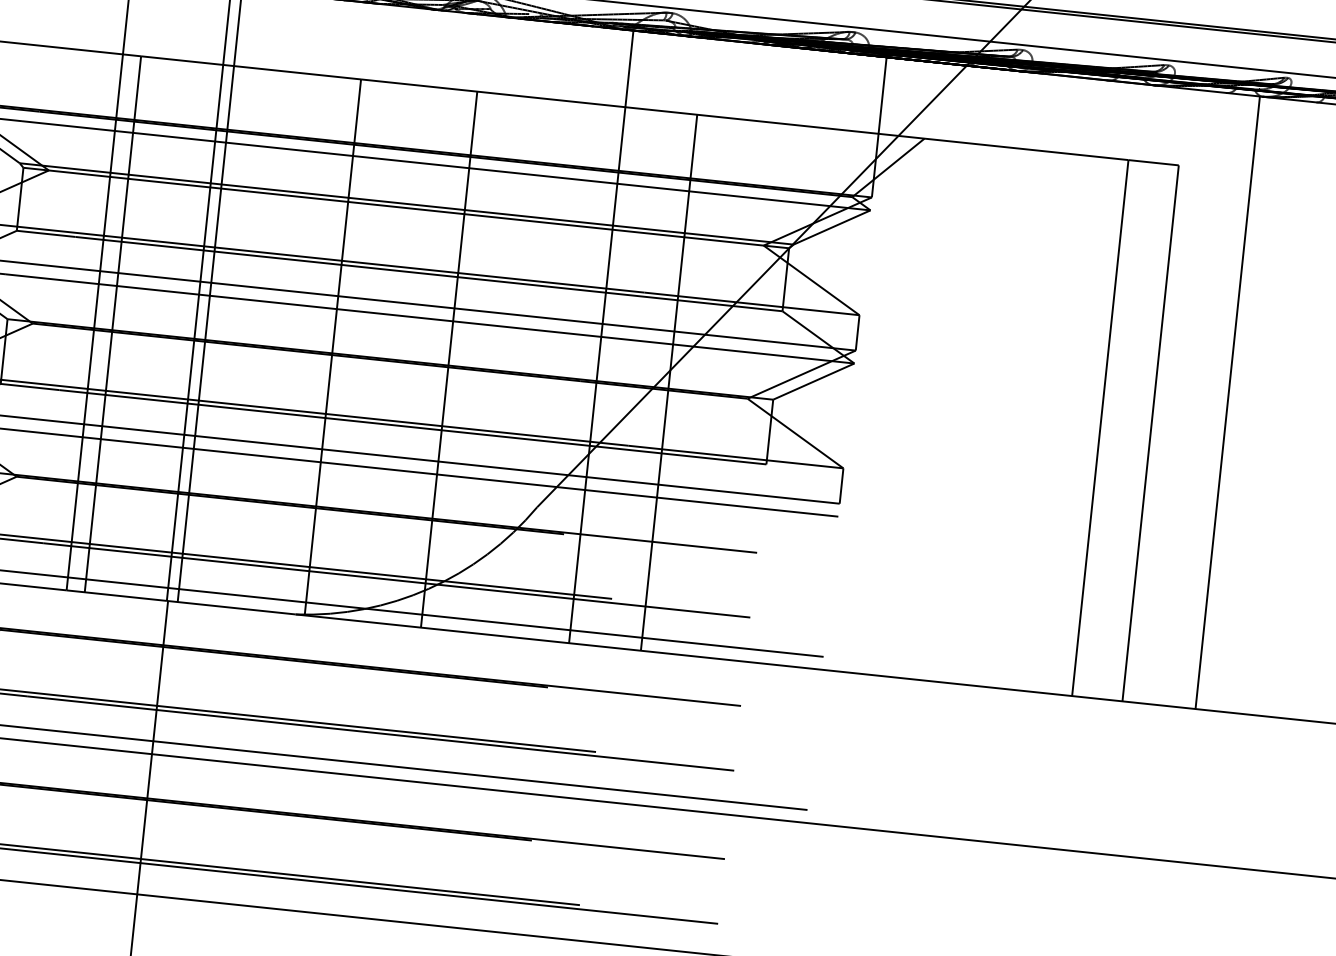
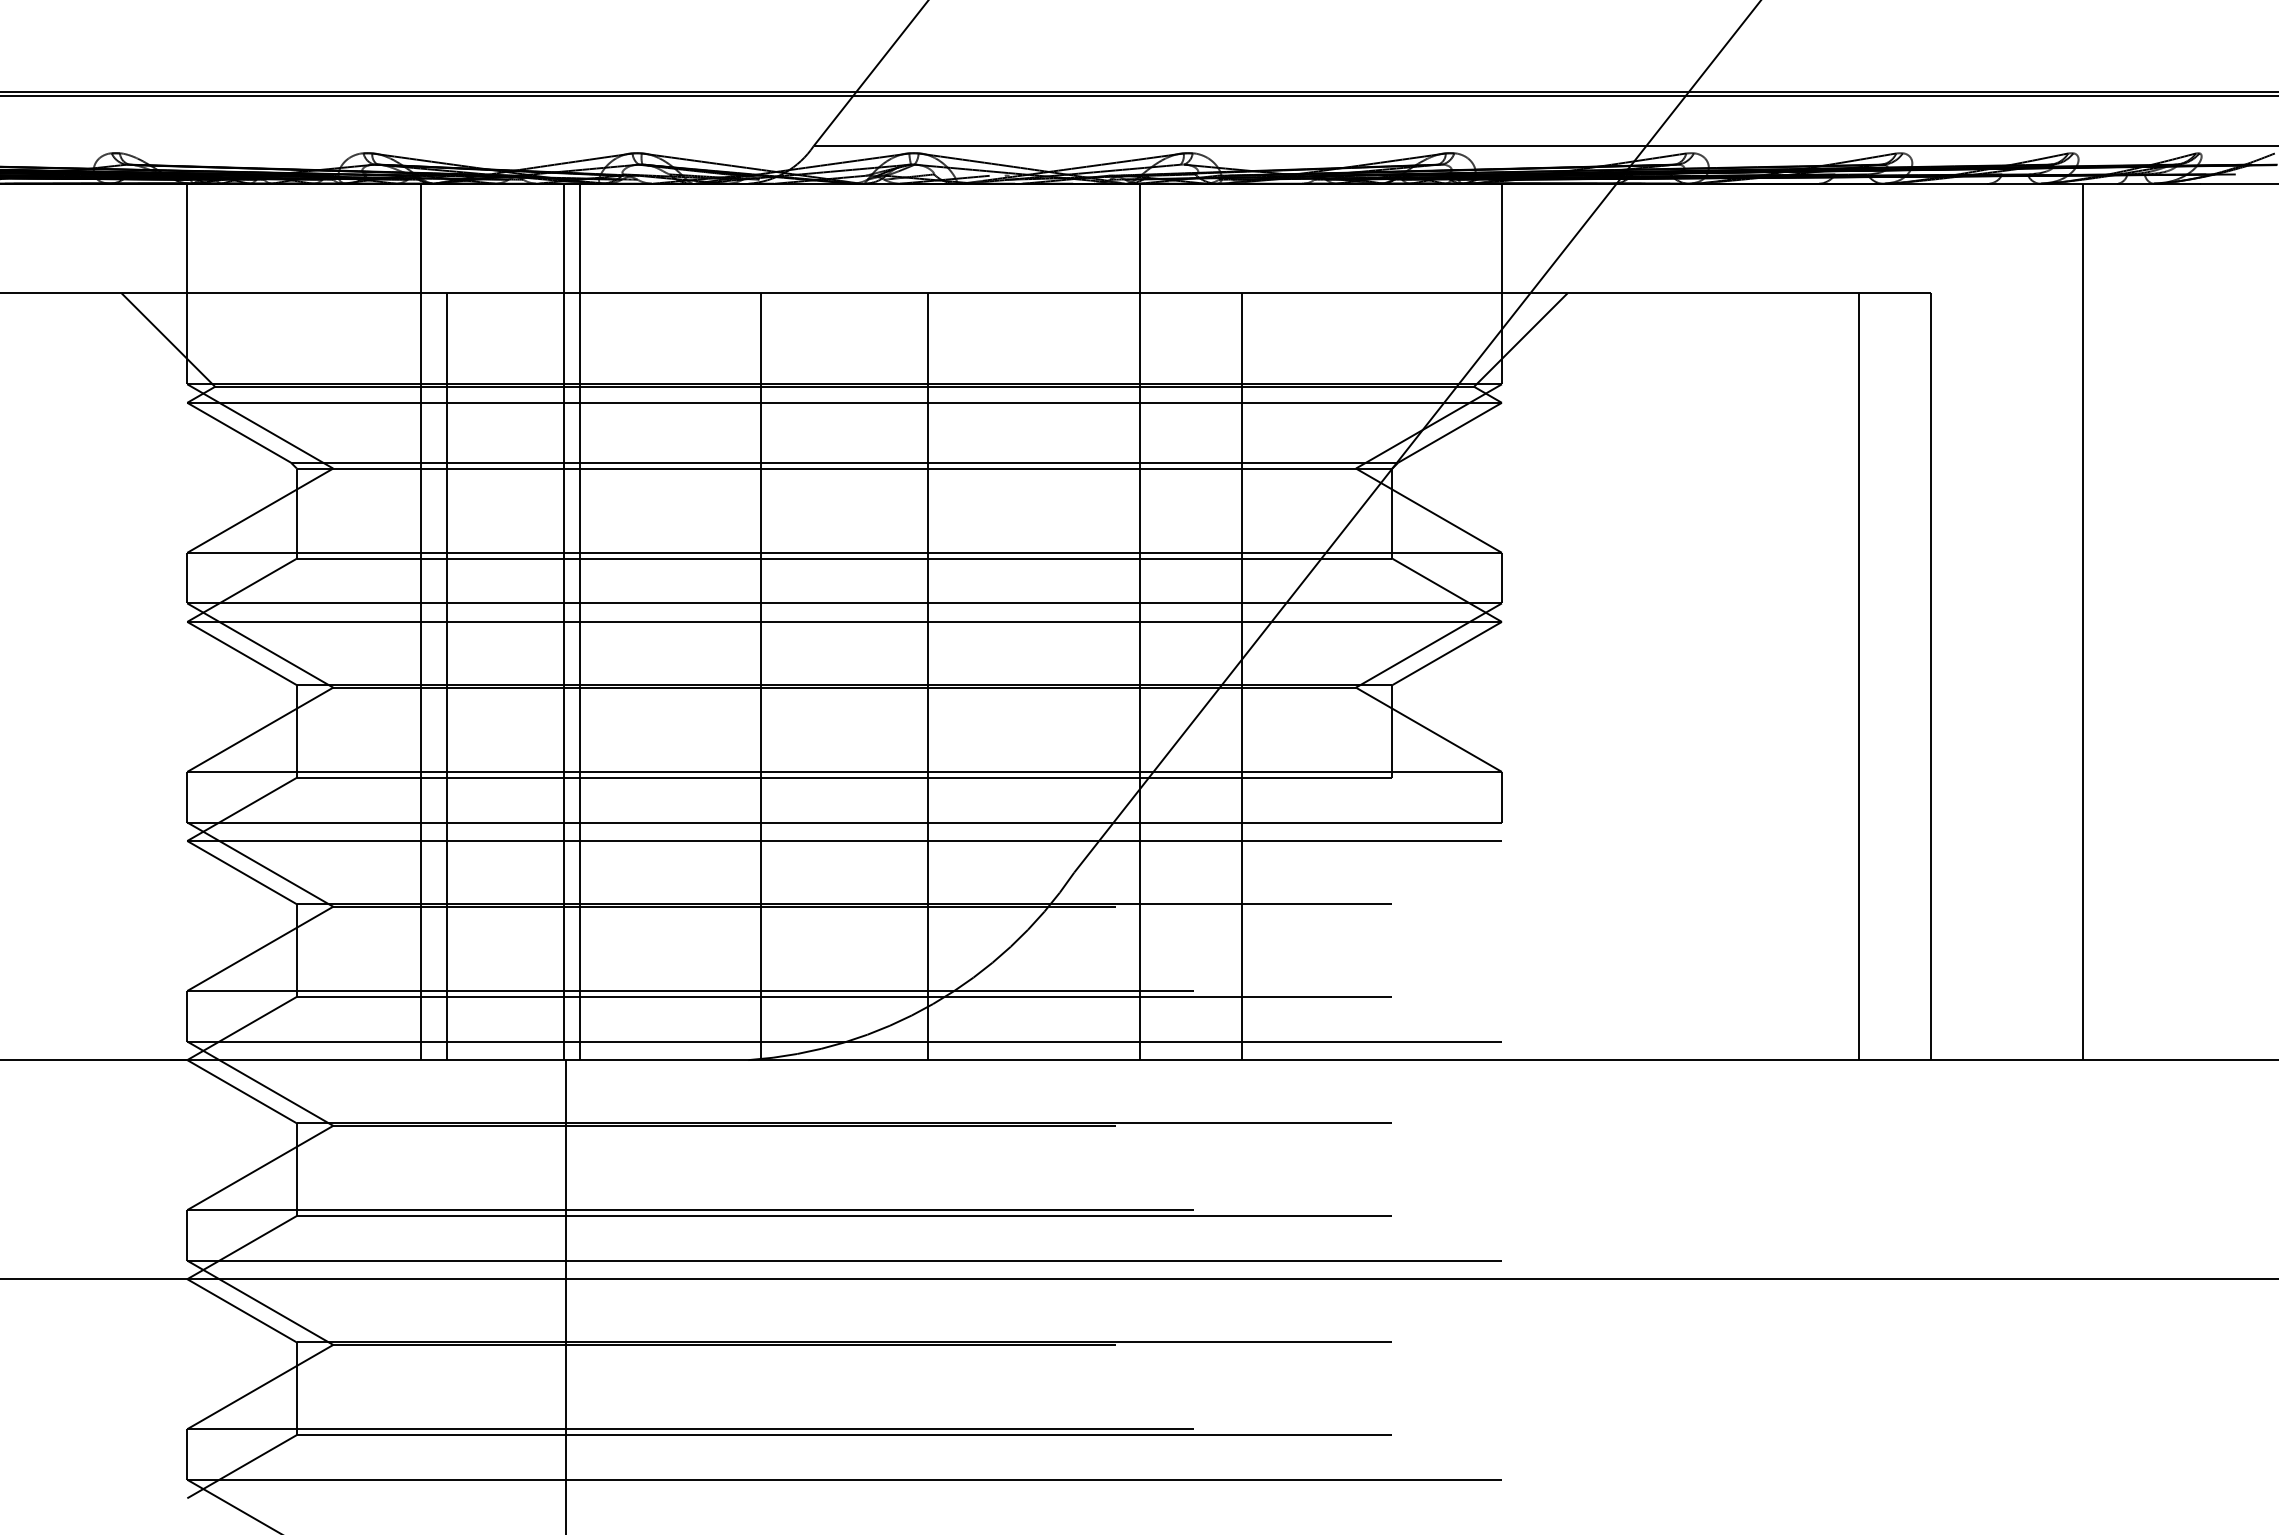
line: (1227, 402) -> (2082, 621), moved

